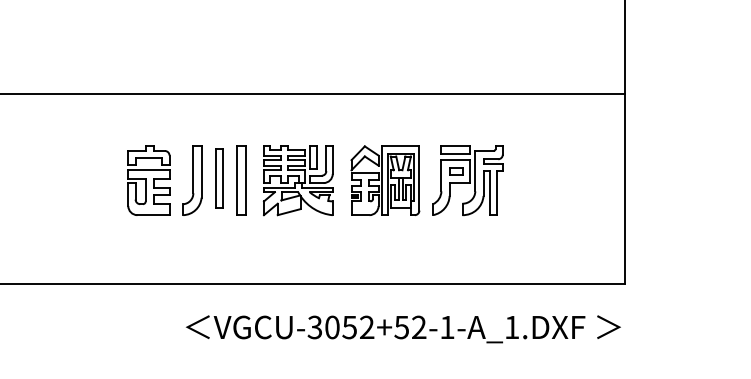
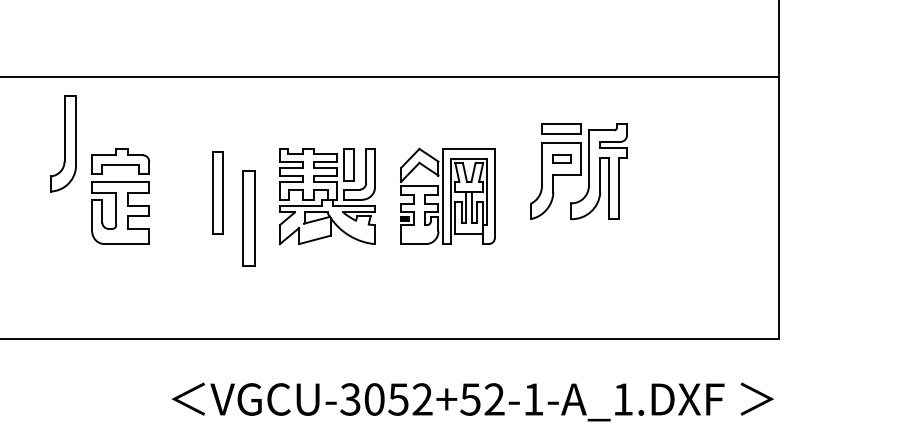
part: (192, 180) -> (63, 143), moved
part: (241, 180) -> (248, 218), moved
part: (467, 180) -> (578, 171), moved

